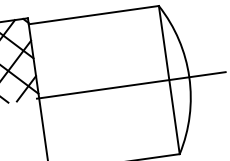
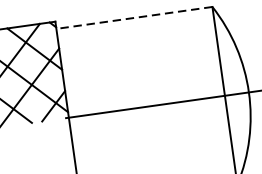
line: (93, 15) -> (134, 18), solid -> dashed

